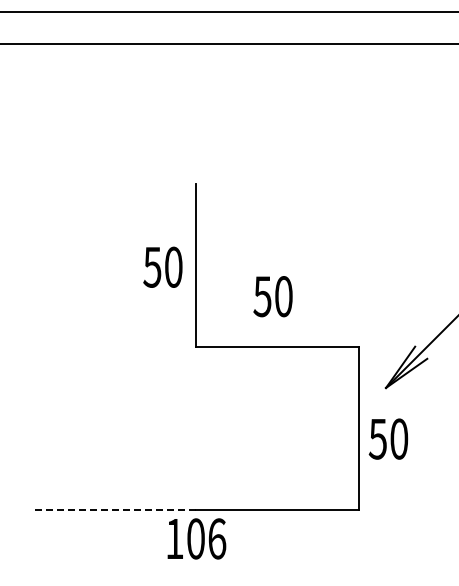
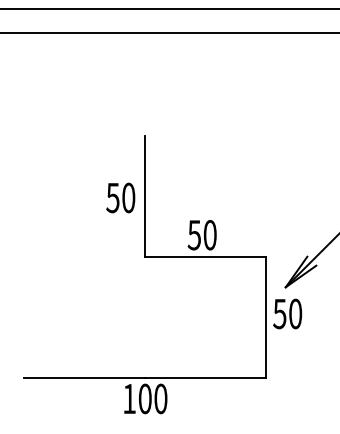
text: (272, 296) -> (201, 235), moved
text: (388, 438) -> (287, 313), moved
line: (114, 510) -> (84, 377), dashed -> solid
text: (217, 538) -> (161, 398), 106 -> 100

